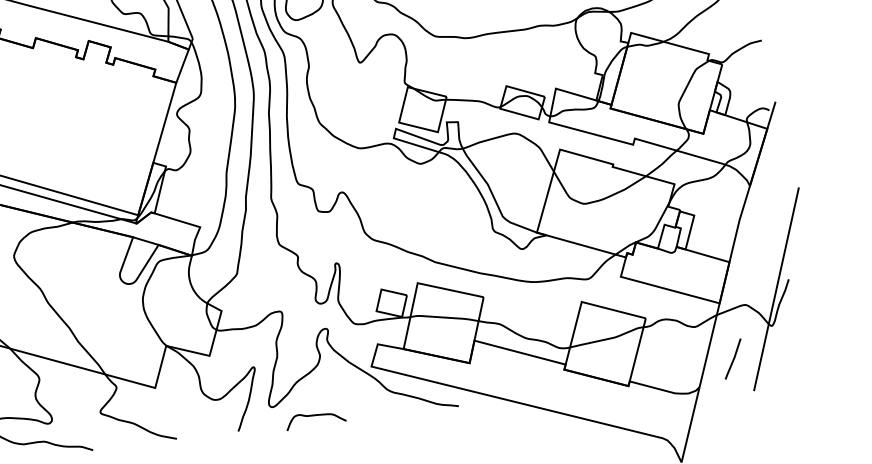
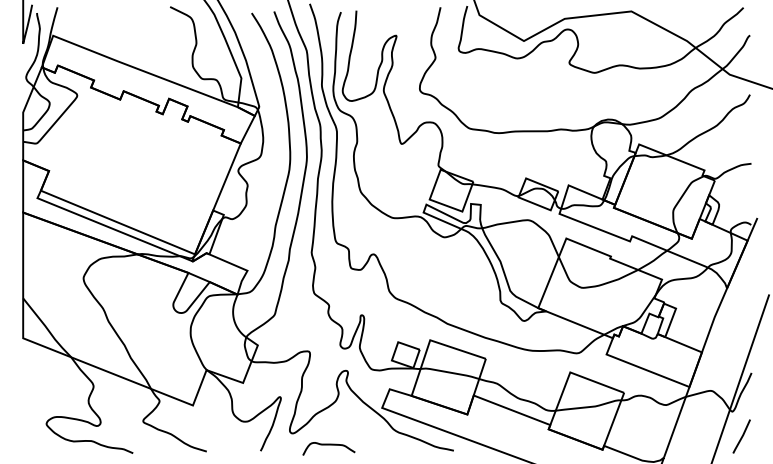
line: (732, 359) -> (741, 436), moved

